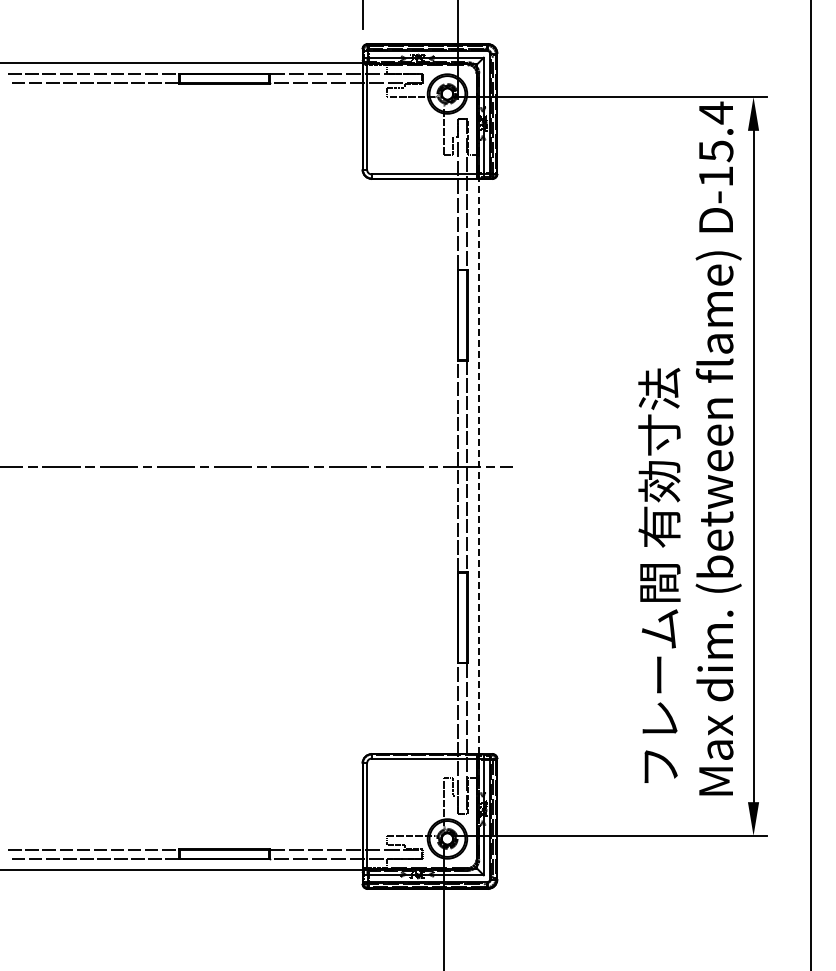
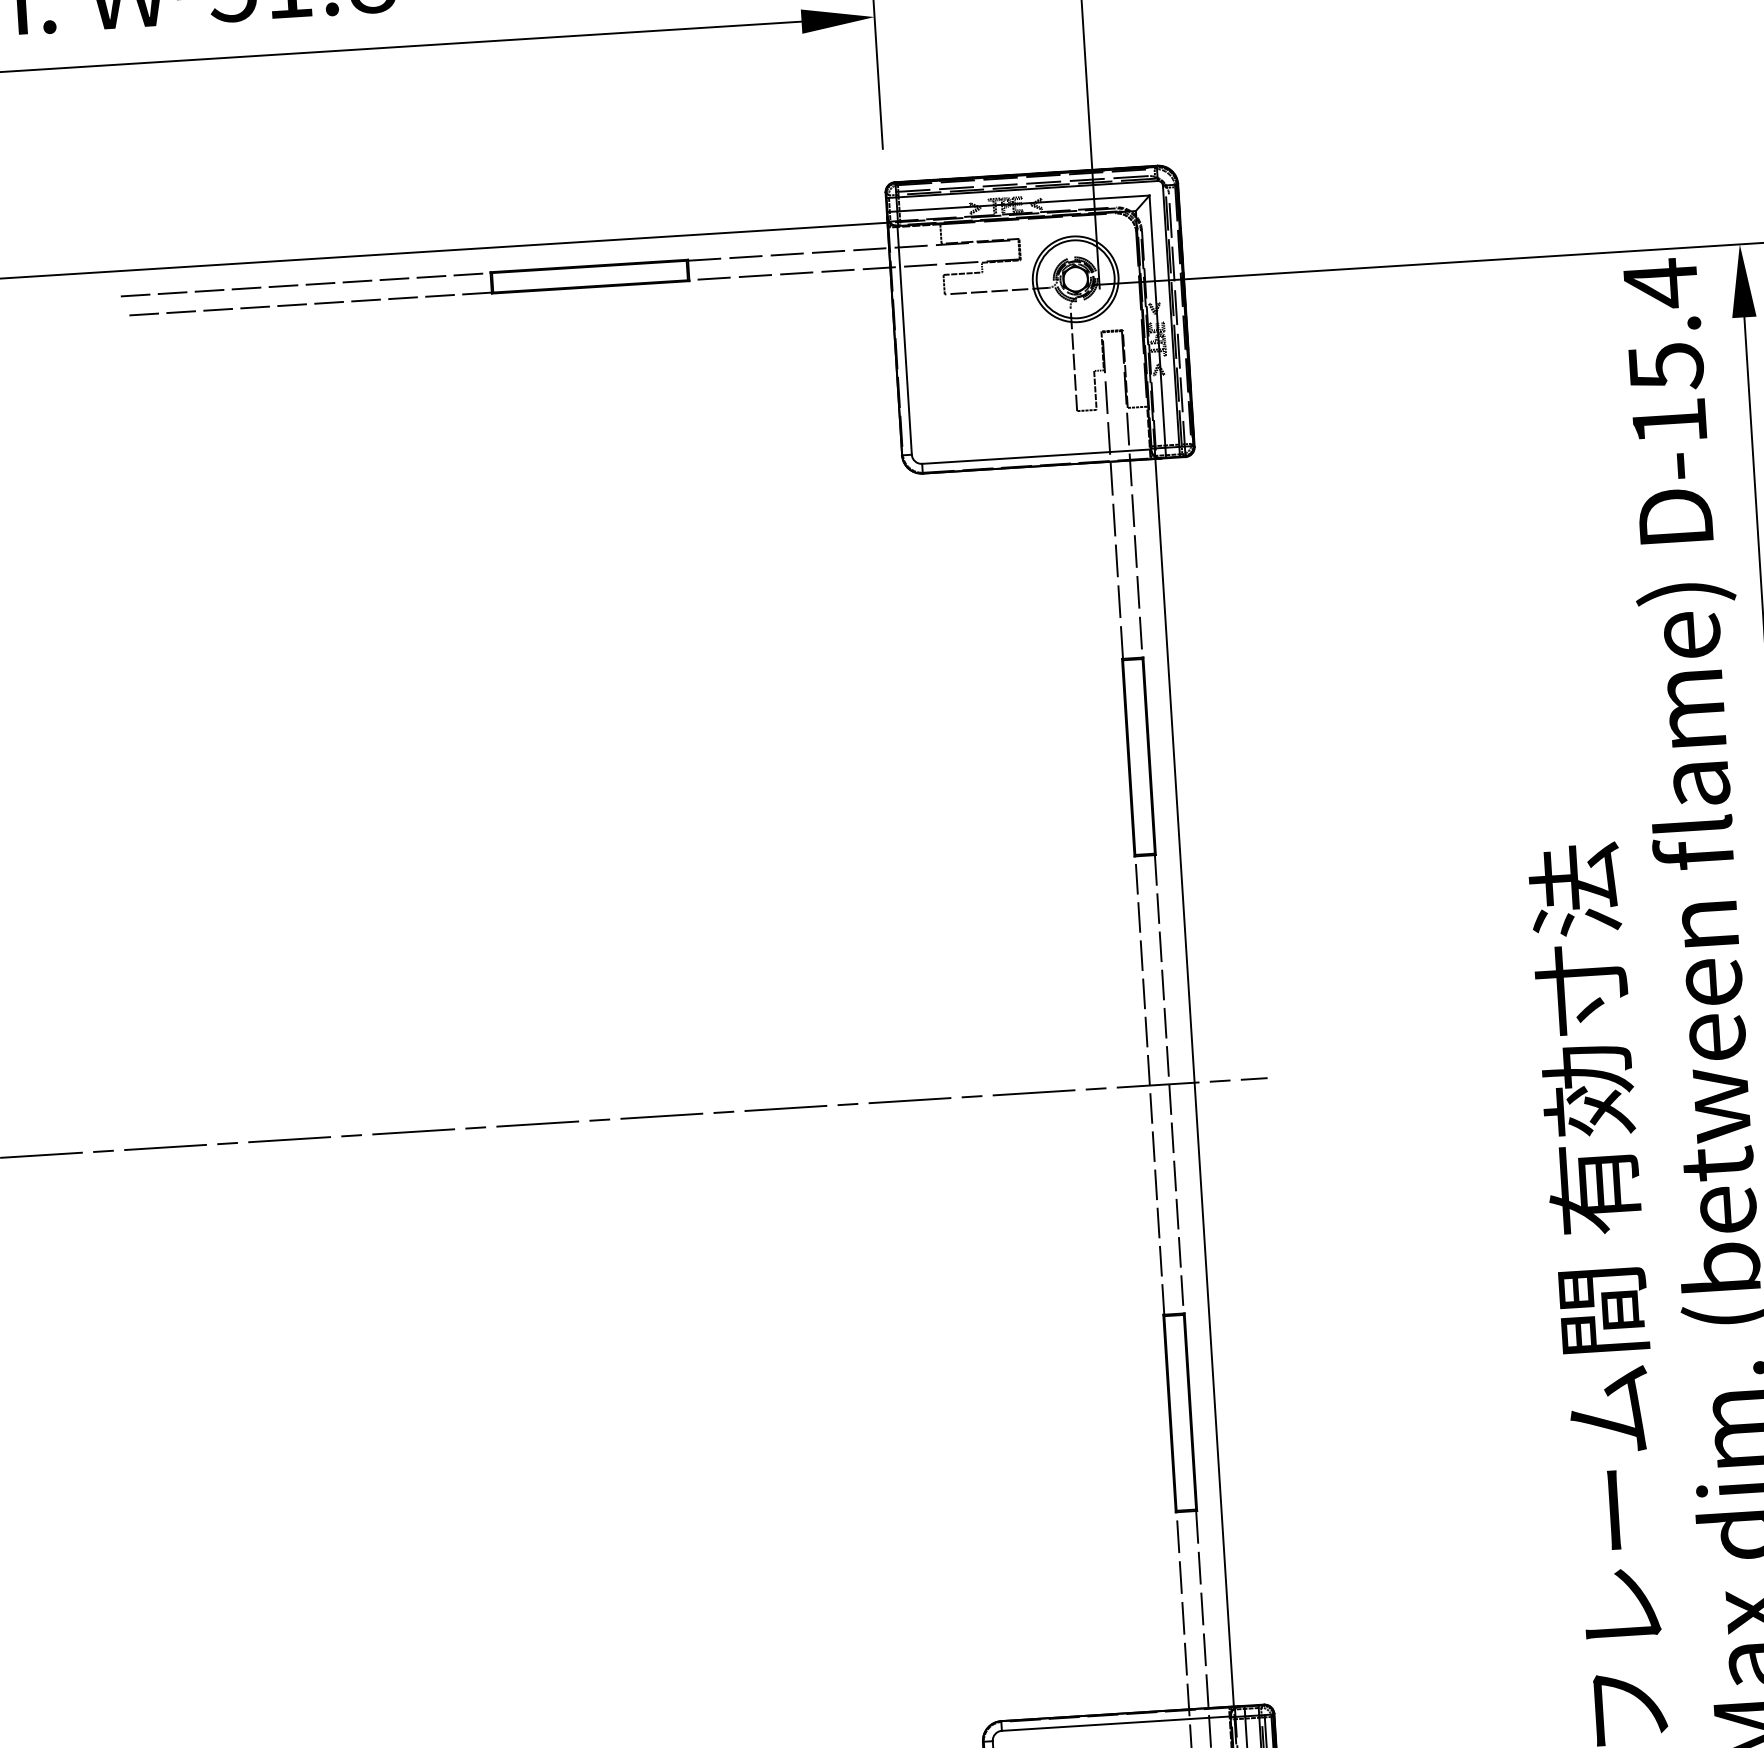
line: (478, 466) -> (1193, 1082), dashed -> solid

